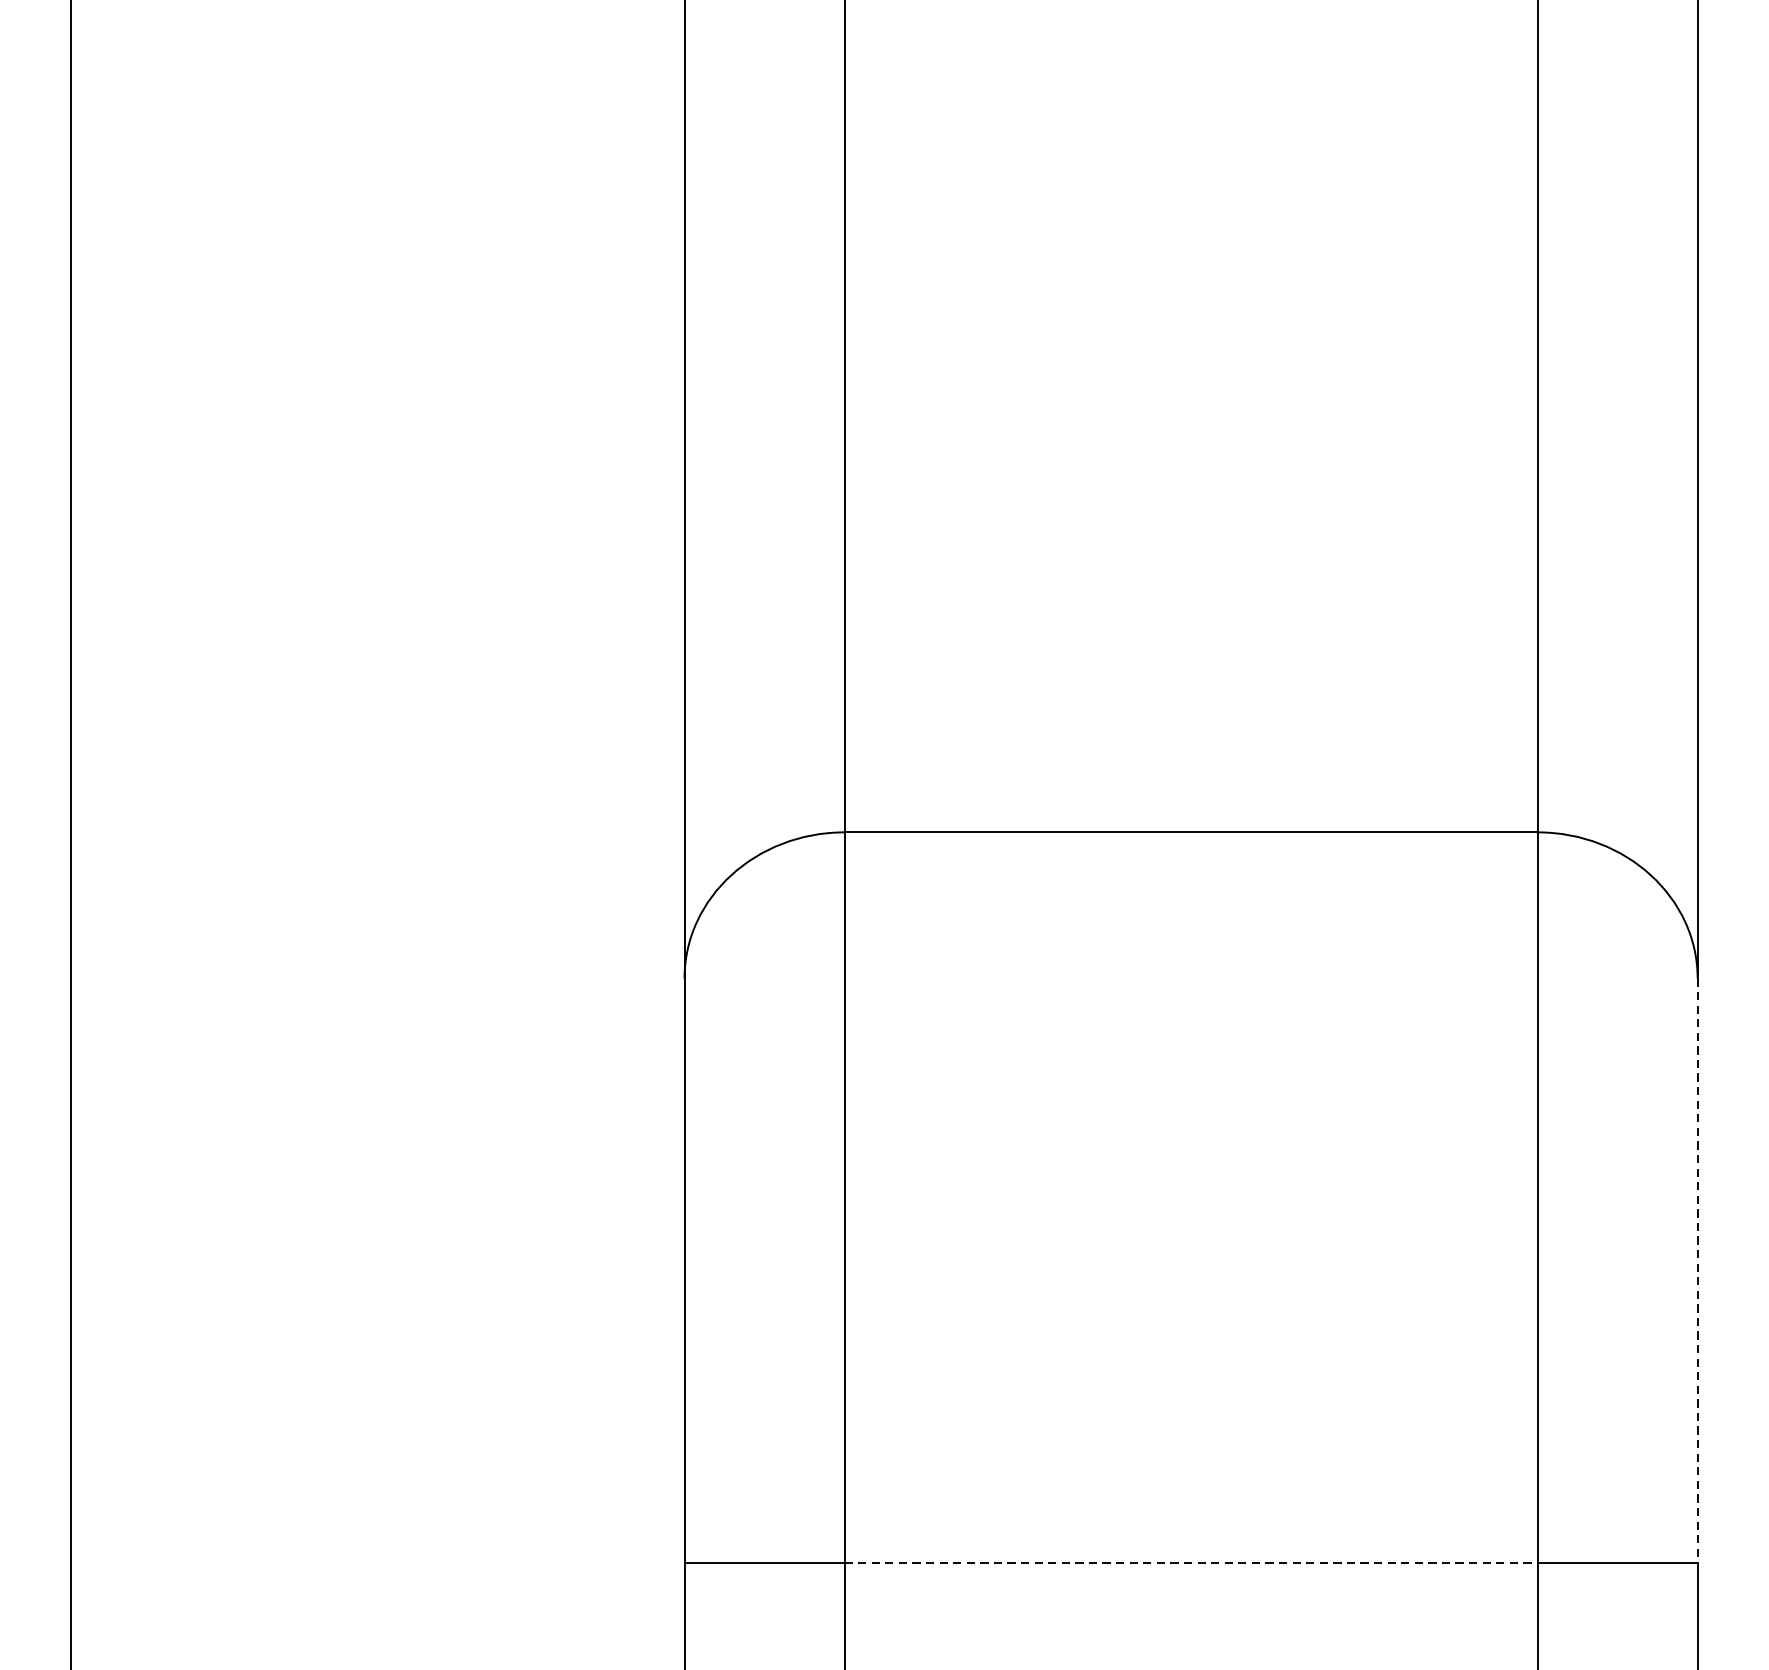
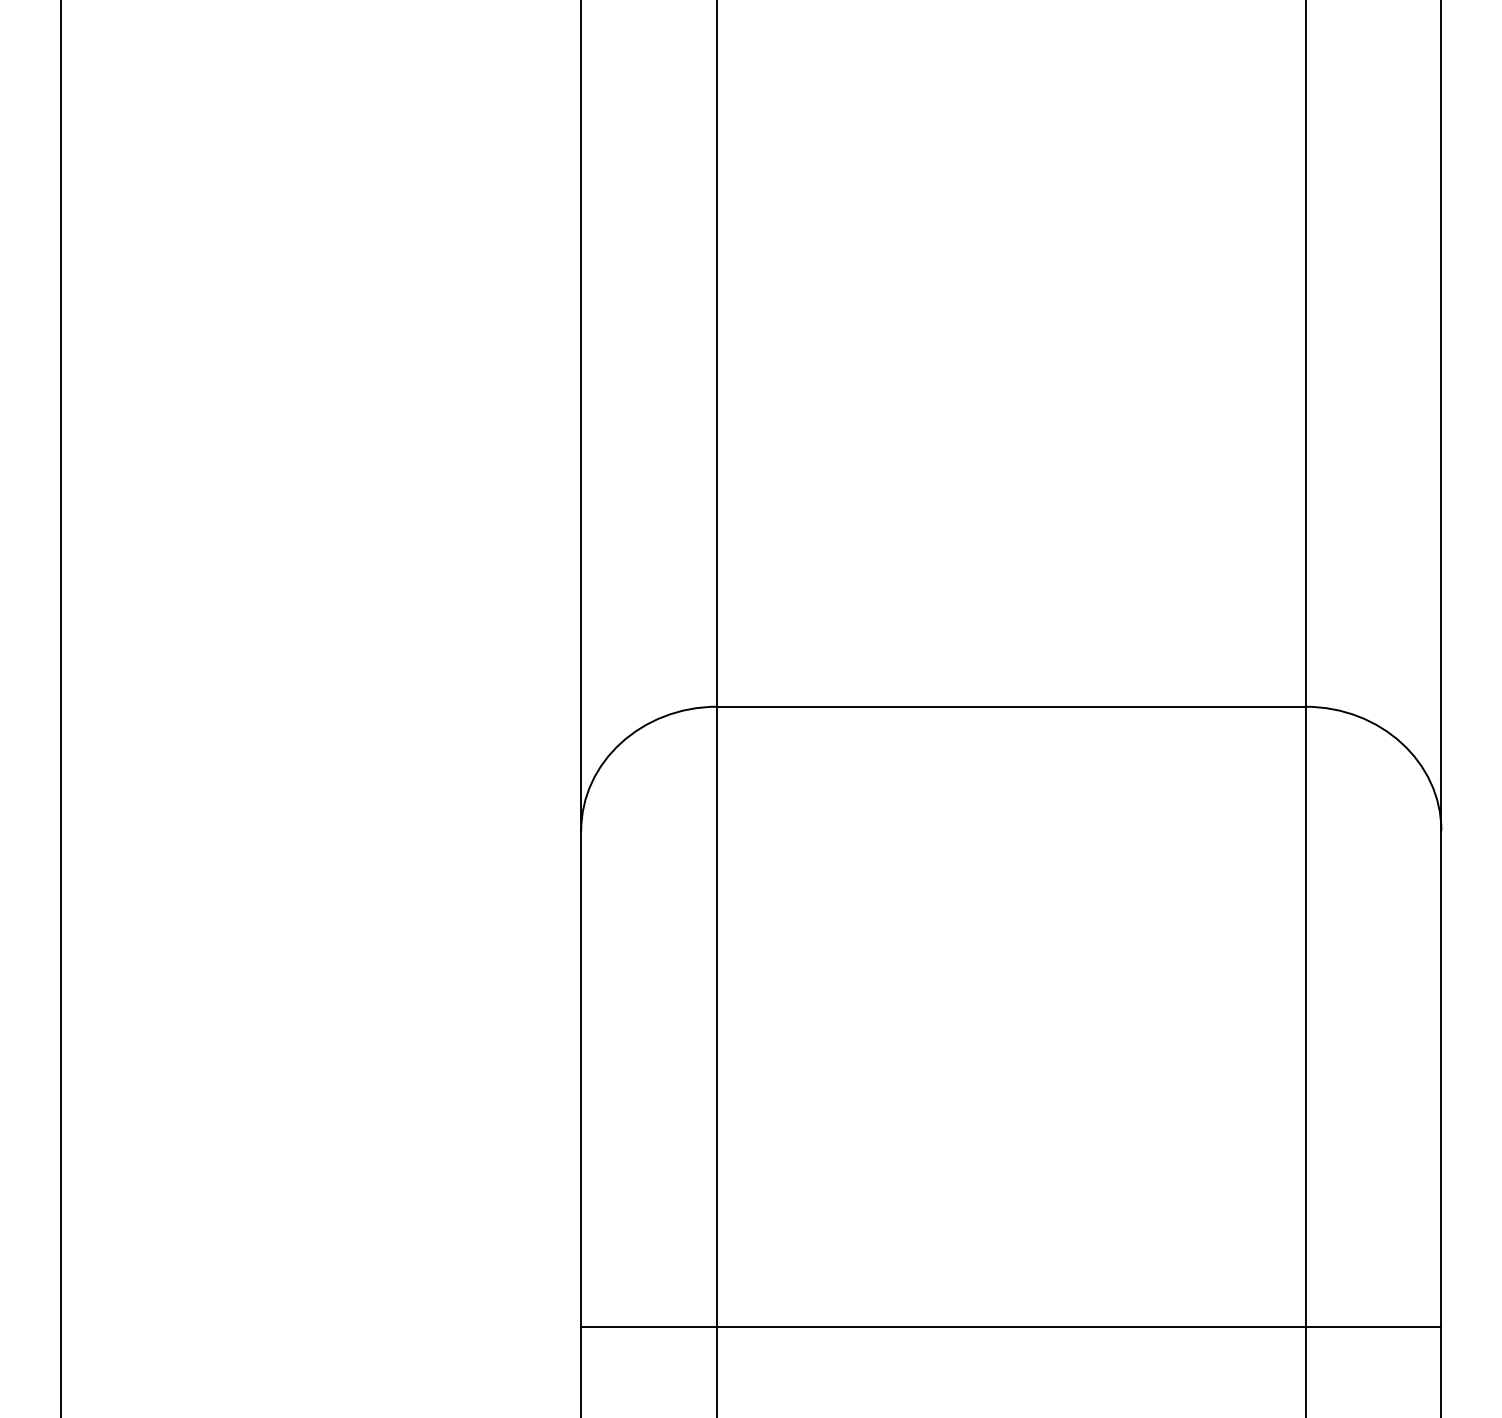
line: (1697, 1271) -> (1441, 1079), dashed -> solid
line: (1191, 1562) -> (1011, 1326), dashed -> solid

